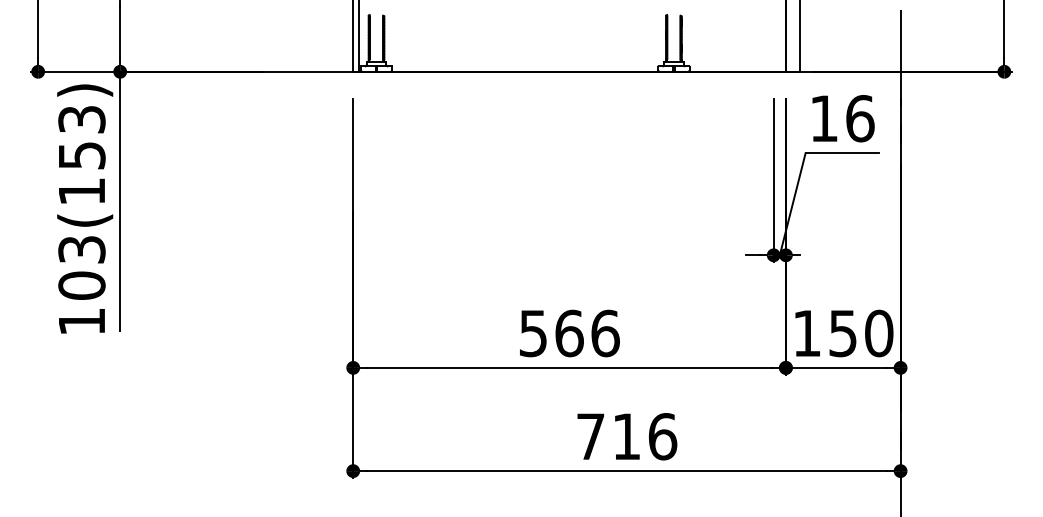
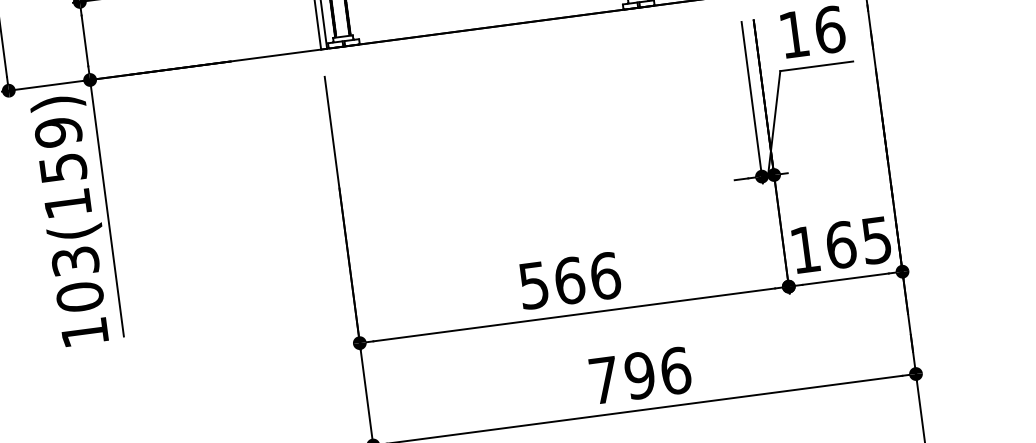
text: (81, 119) -> (57, 132), 103(153) -> 103(159)
text: (861, 333) -> (859, 242), 150 -> 165
text: (626, 436) -> (639, 375), 716 -> 796

